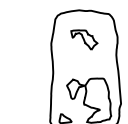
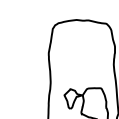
part: (84, 39) -> (81, 49), removed

